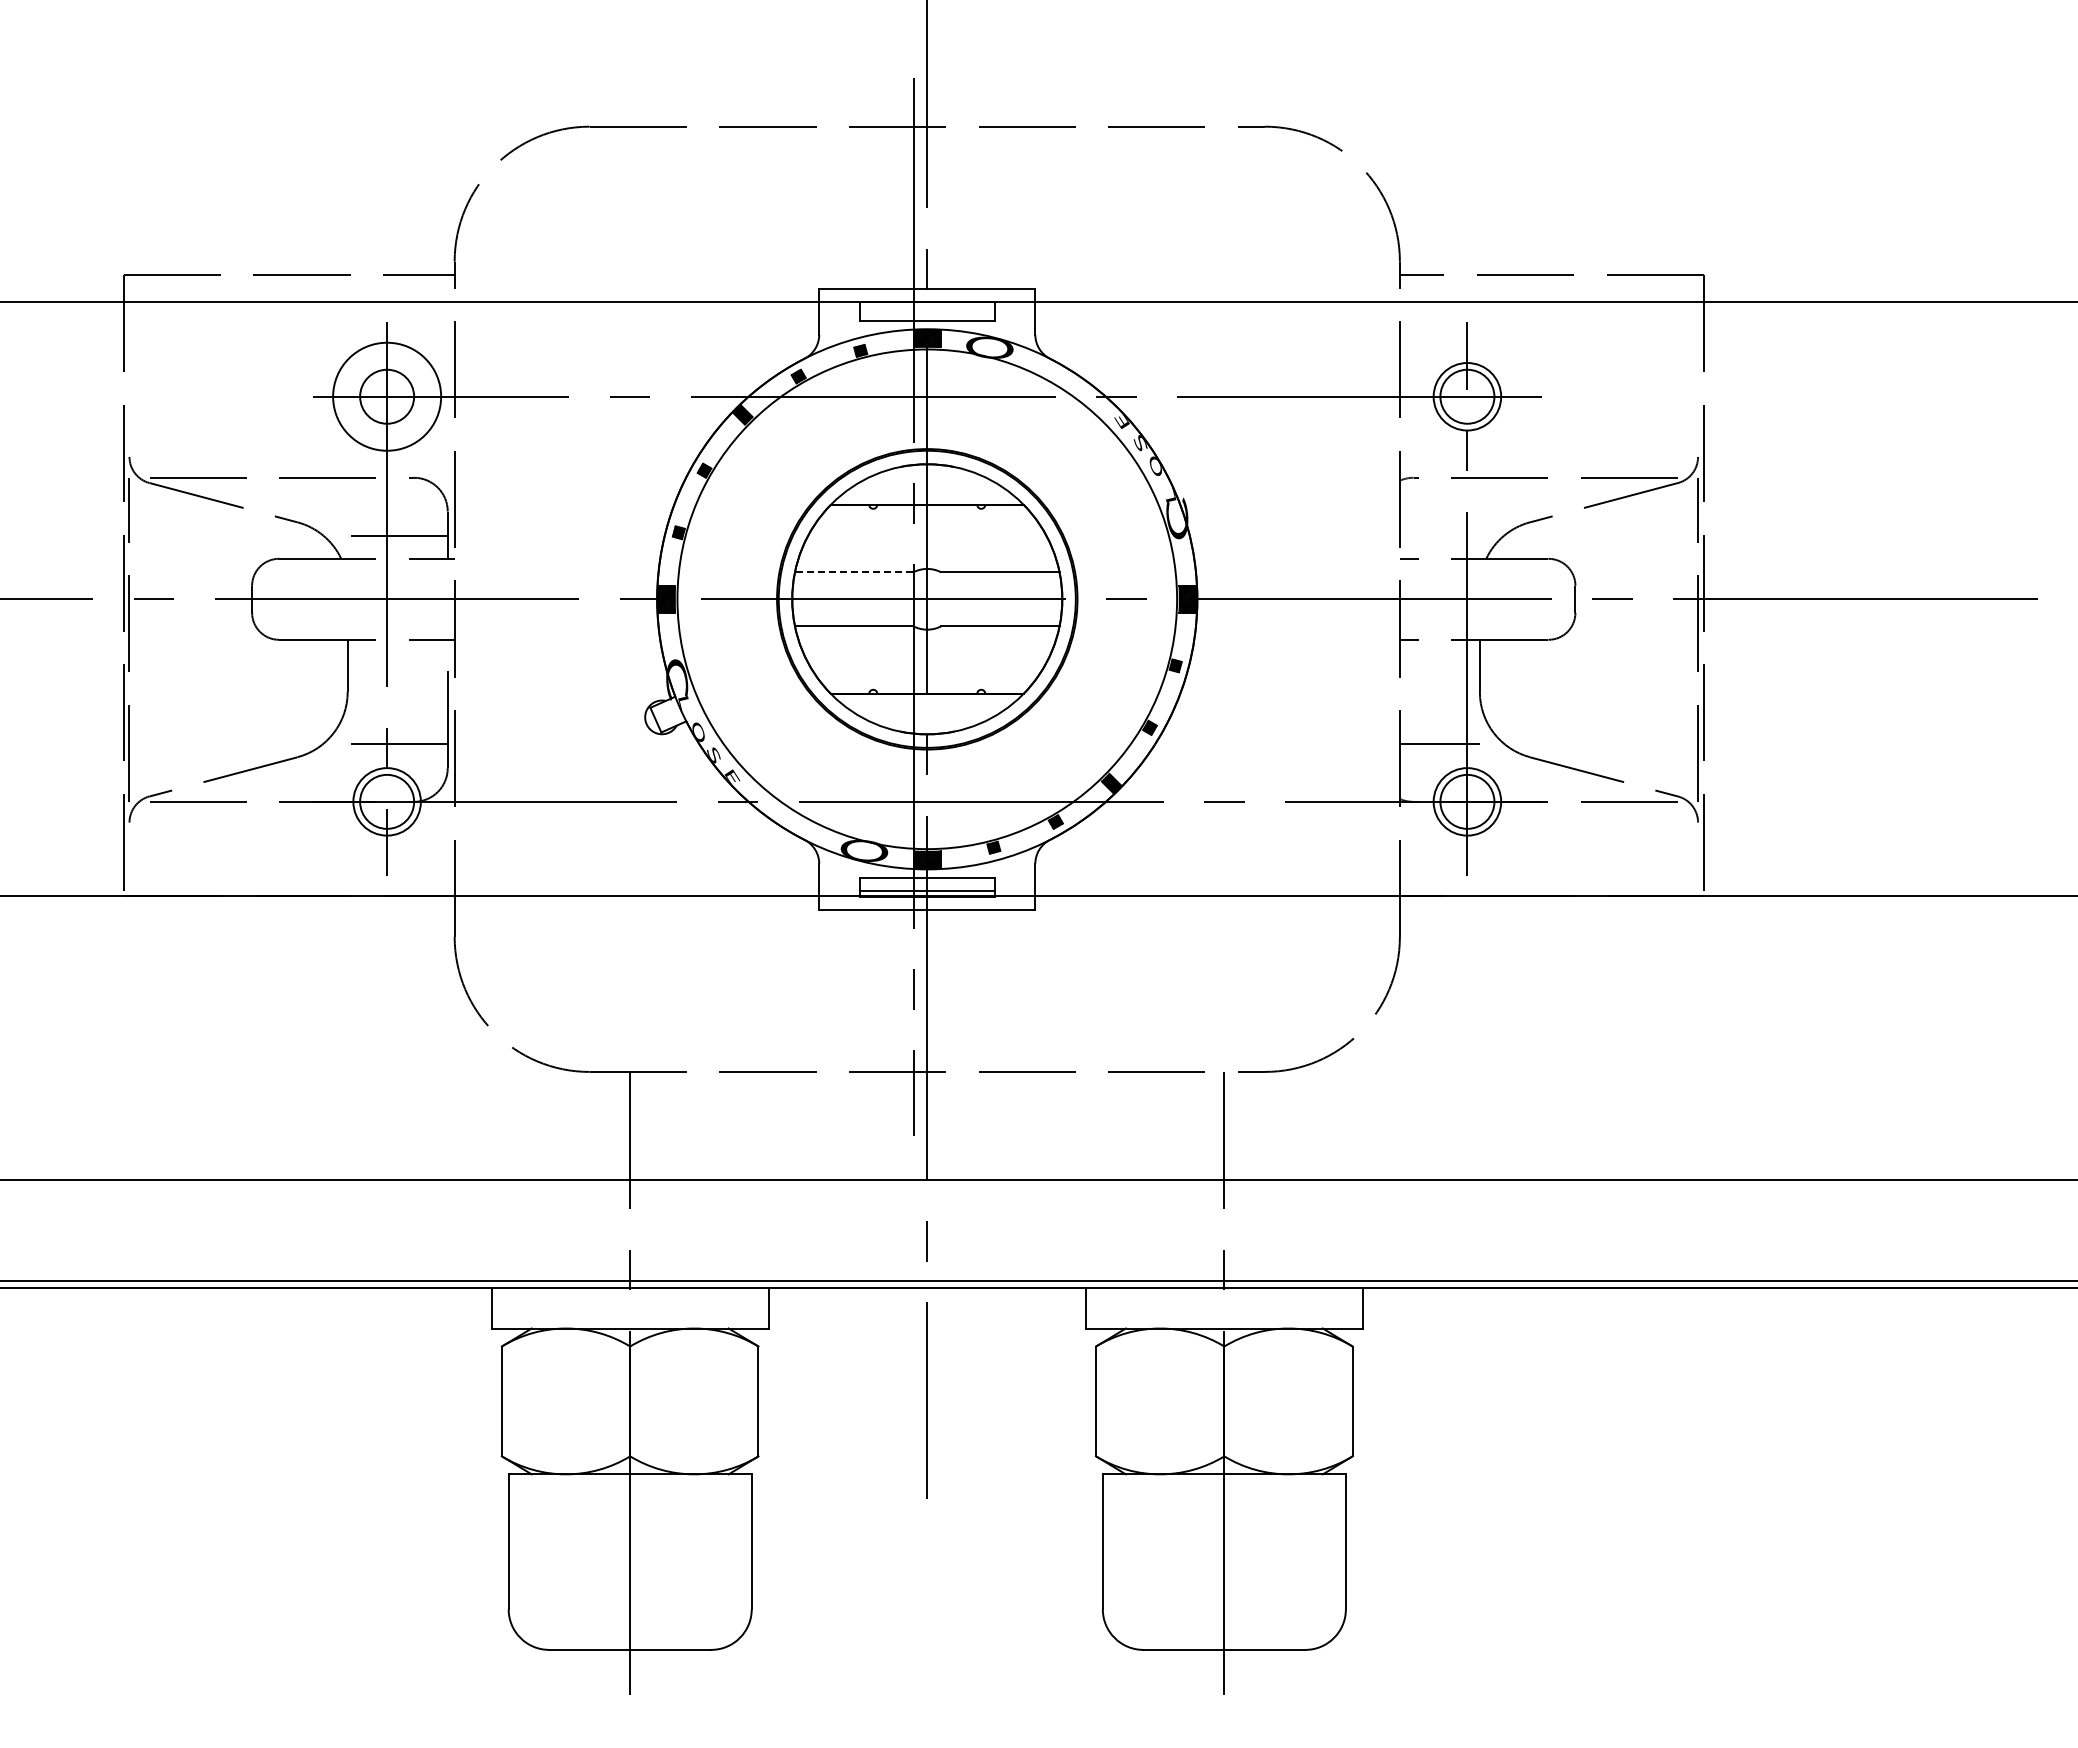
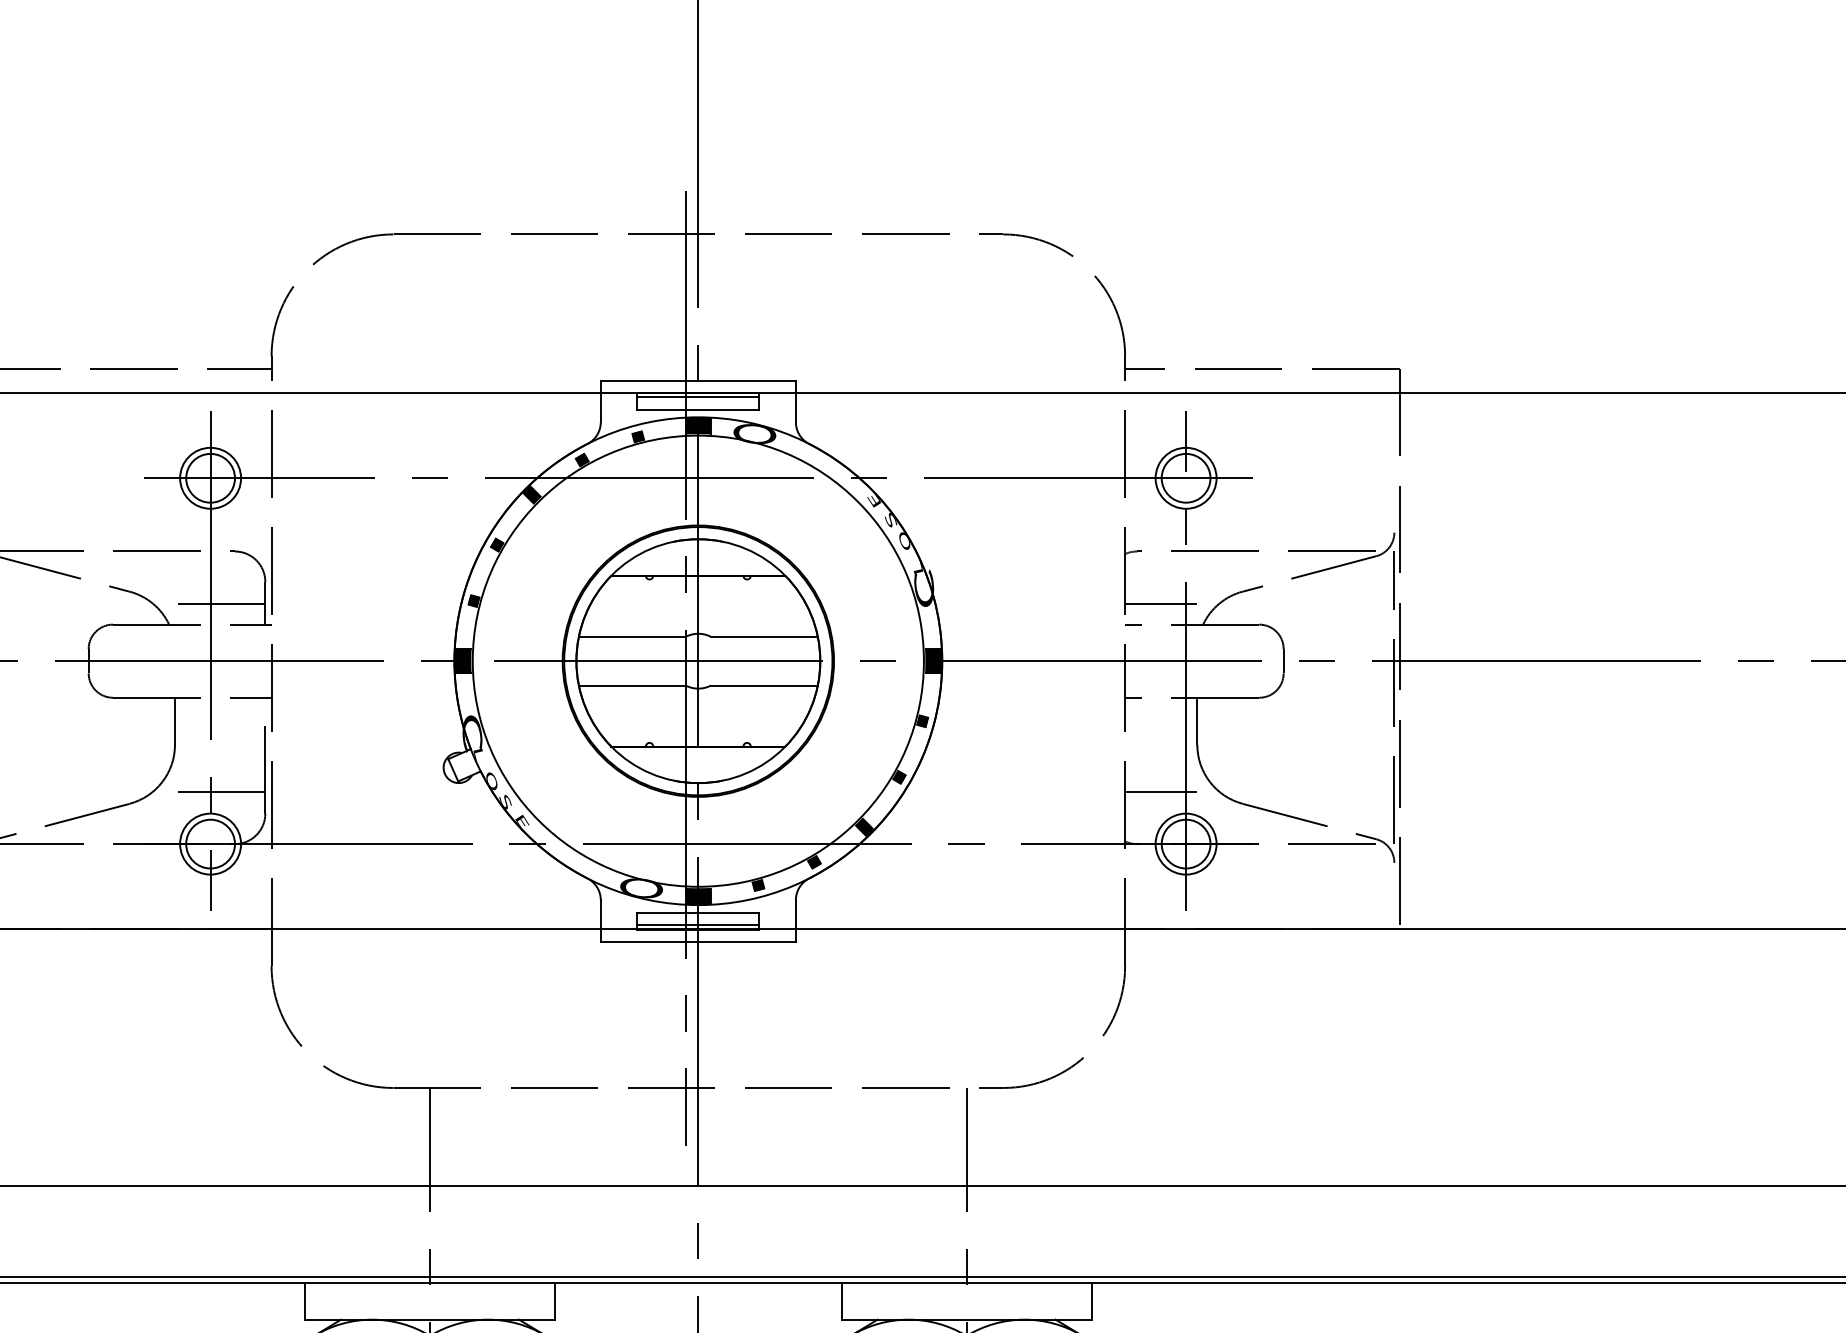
line: (926, 307) -> (697, 397), added
circle: (386, 396) -> (210, 478), size x0.62
line: (1439, 535) -> (1160, 603), added
line: (853, 572) -> (631, 636), dashed -> solid

